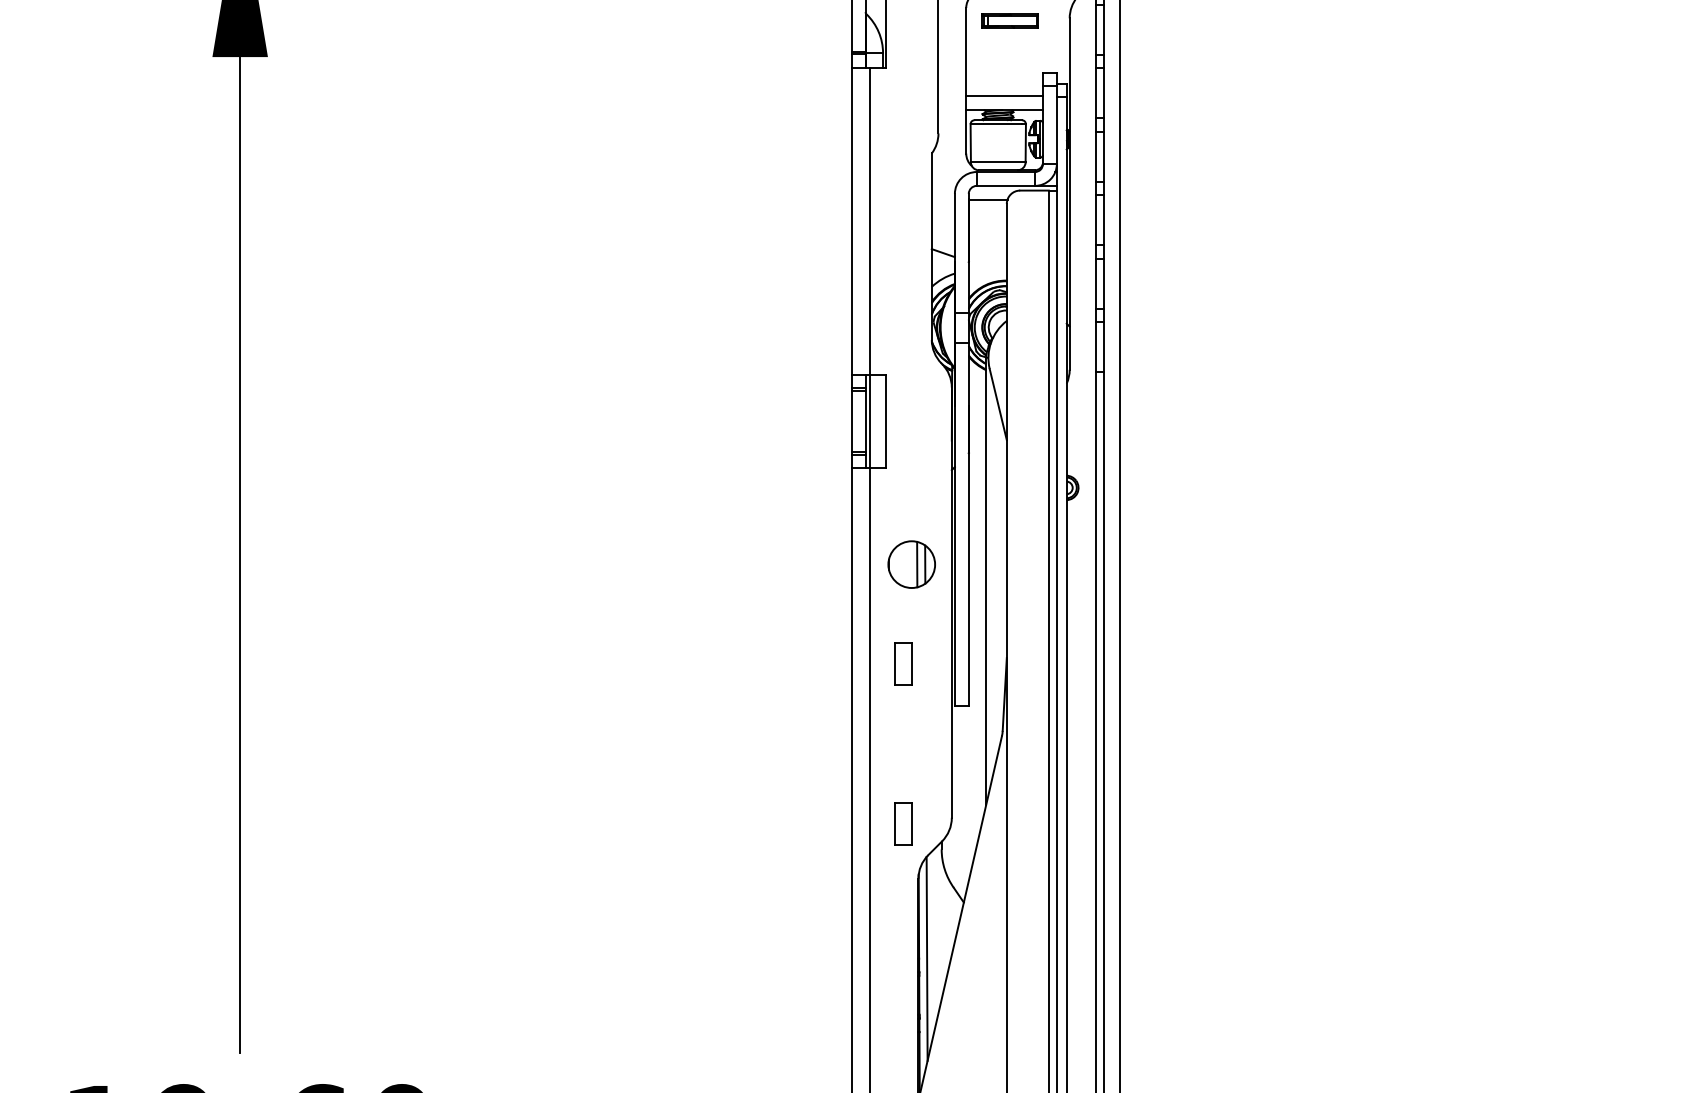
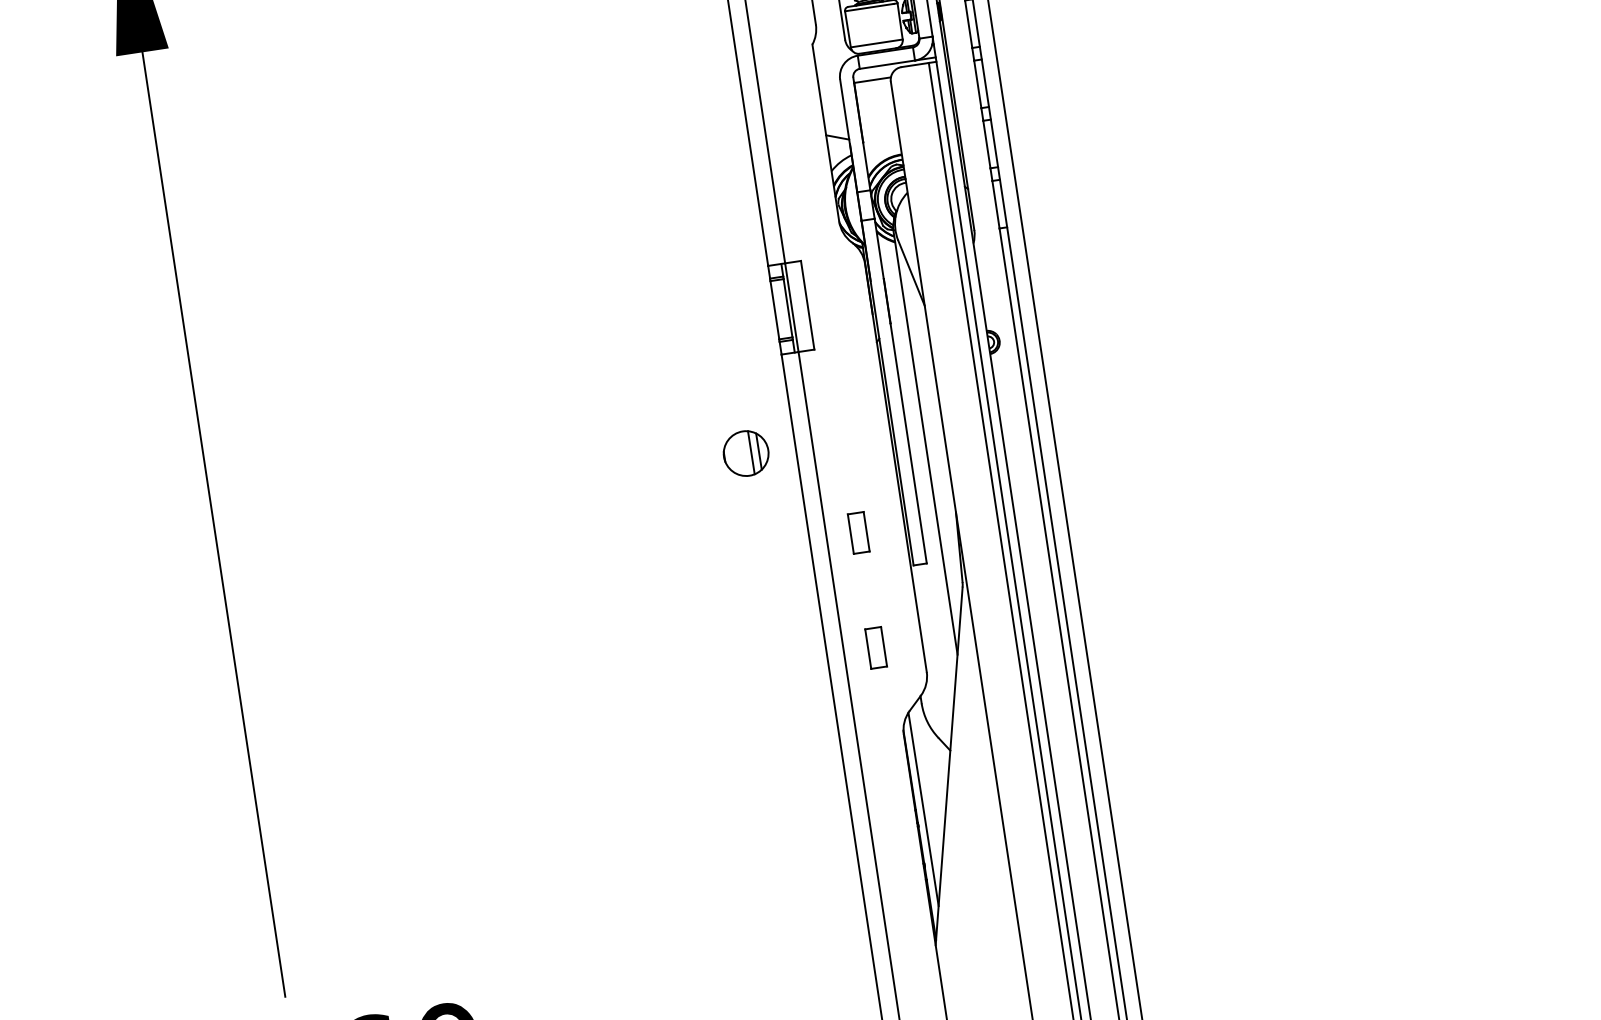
part: (911, 564) -> (745, 453), moved
part: (903, 823) -> (876, 647), moved

